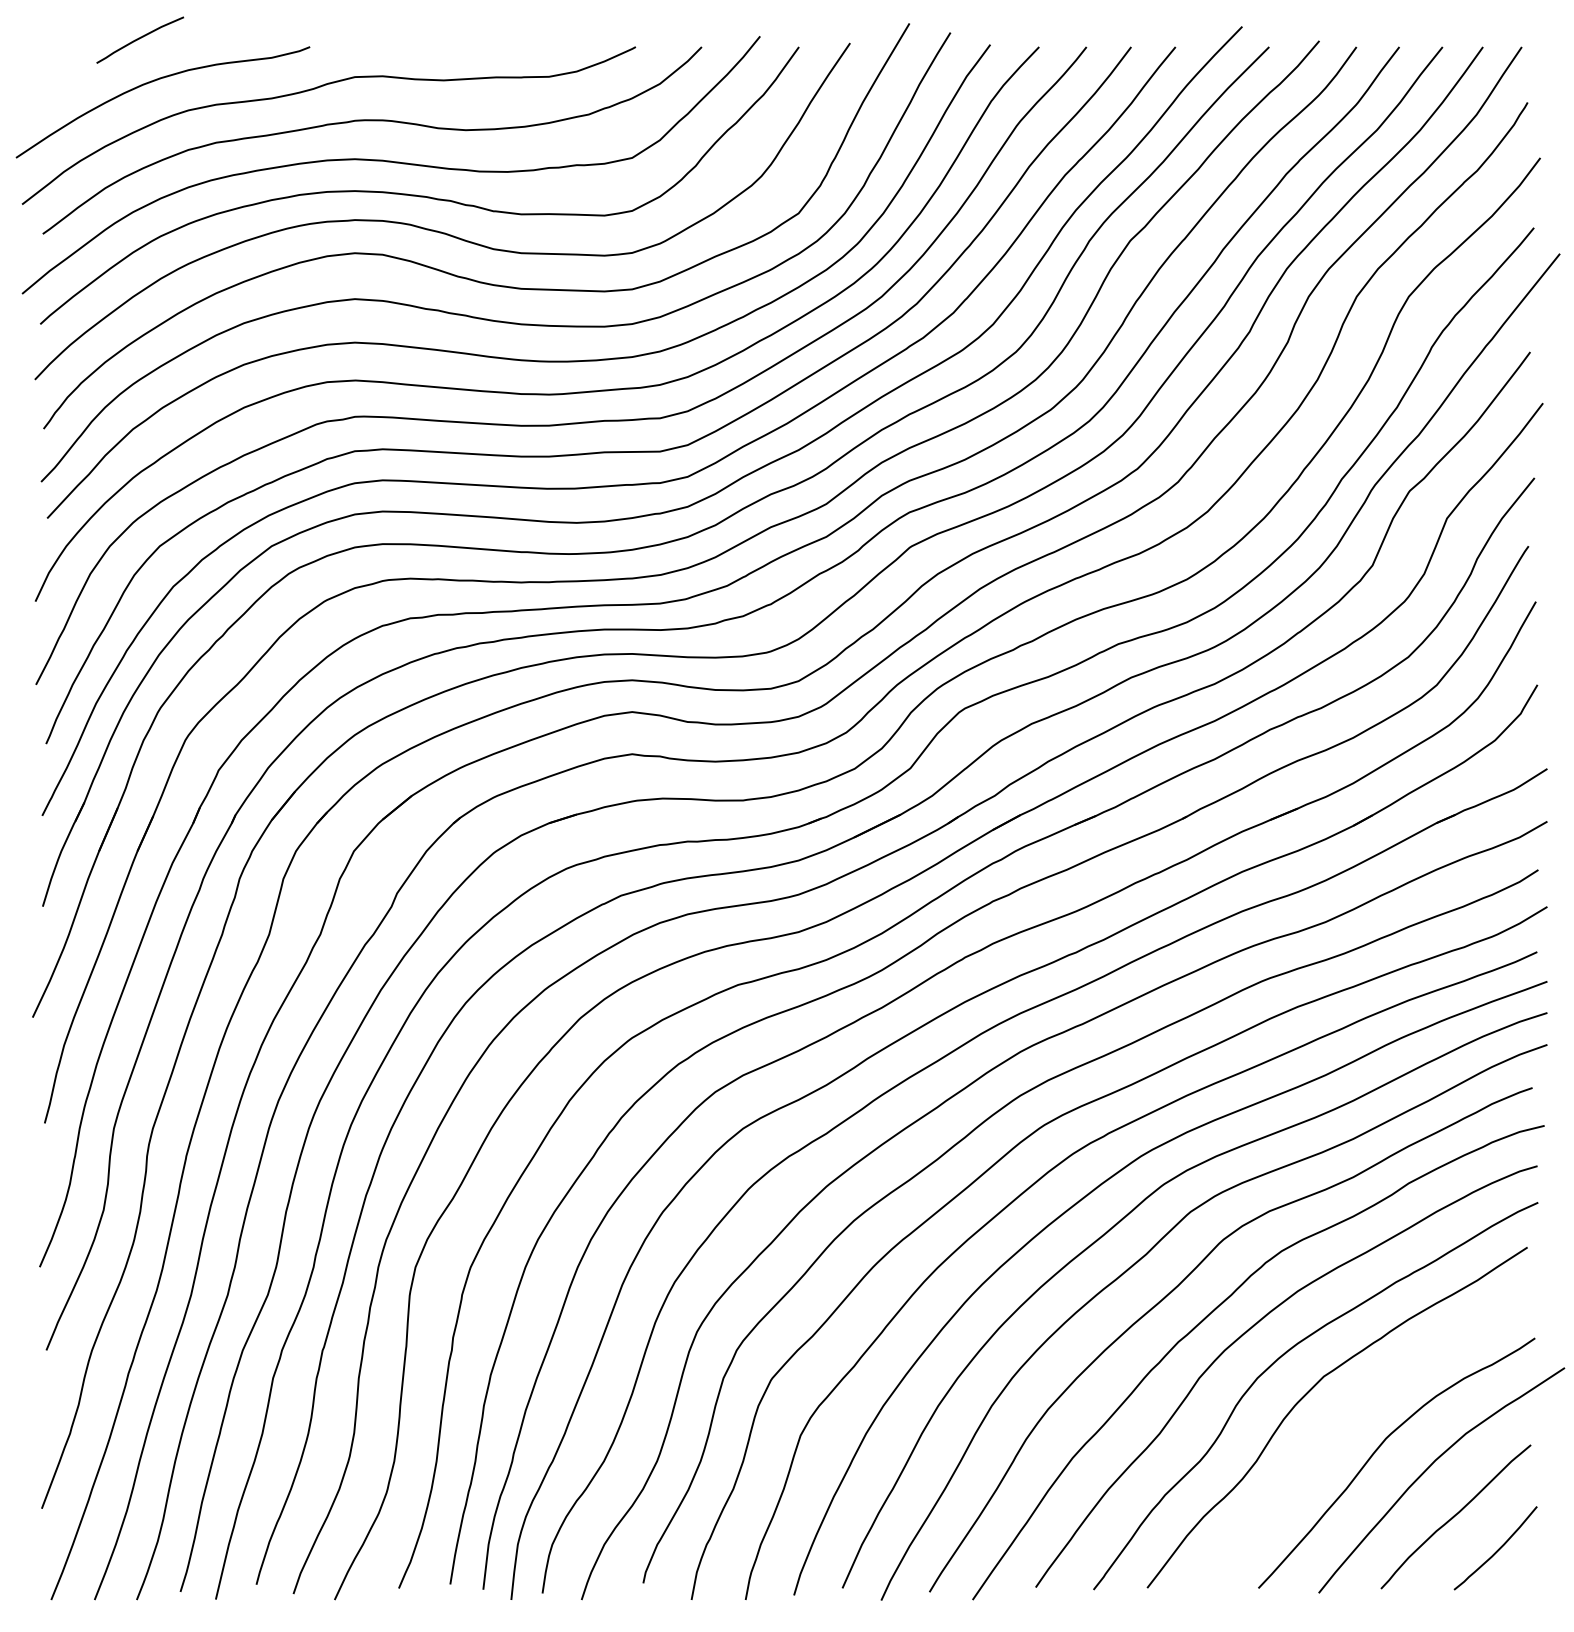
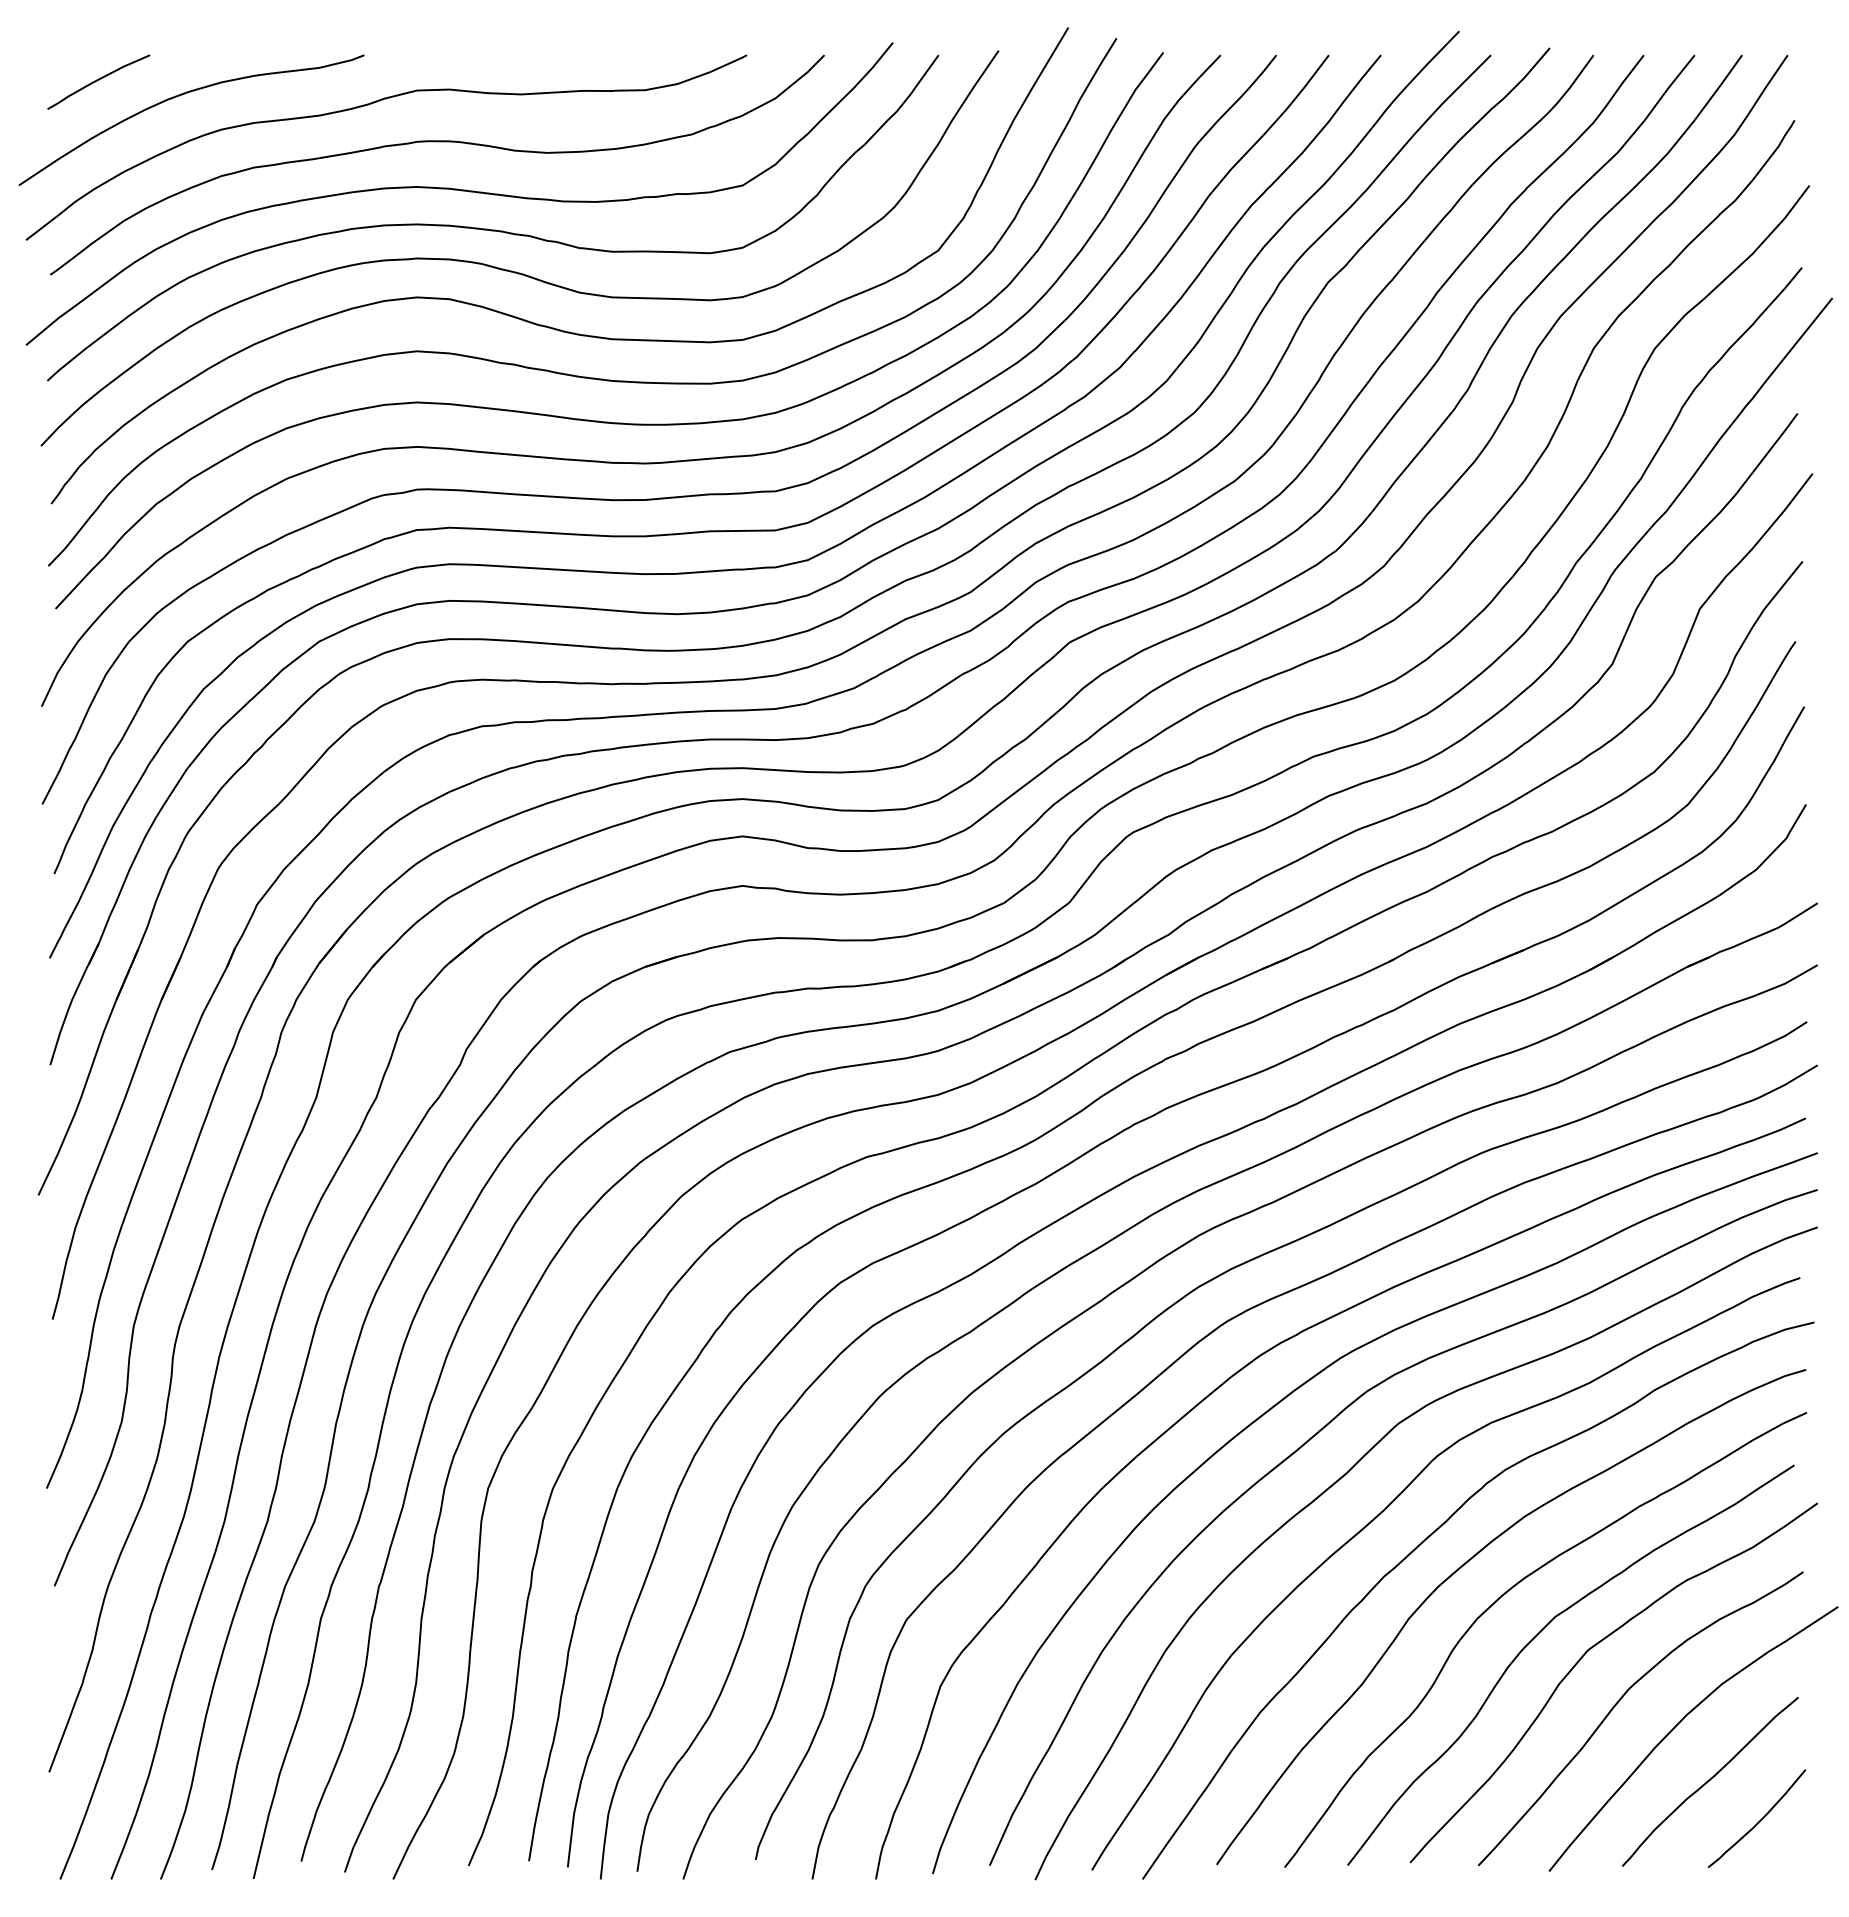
curve: (140, 38) -> (98, 80), moved
curve: (1348, 1411) -> (1583, 1657), added

